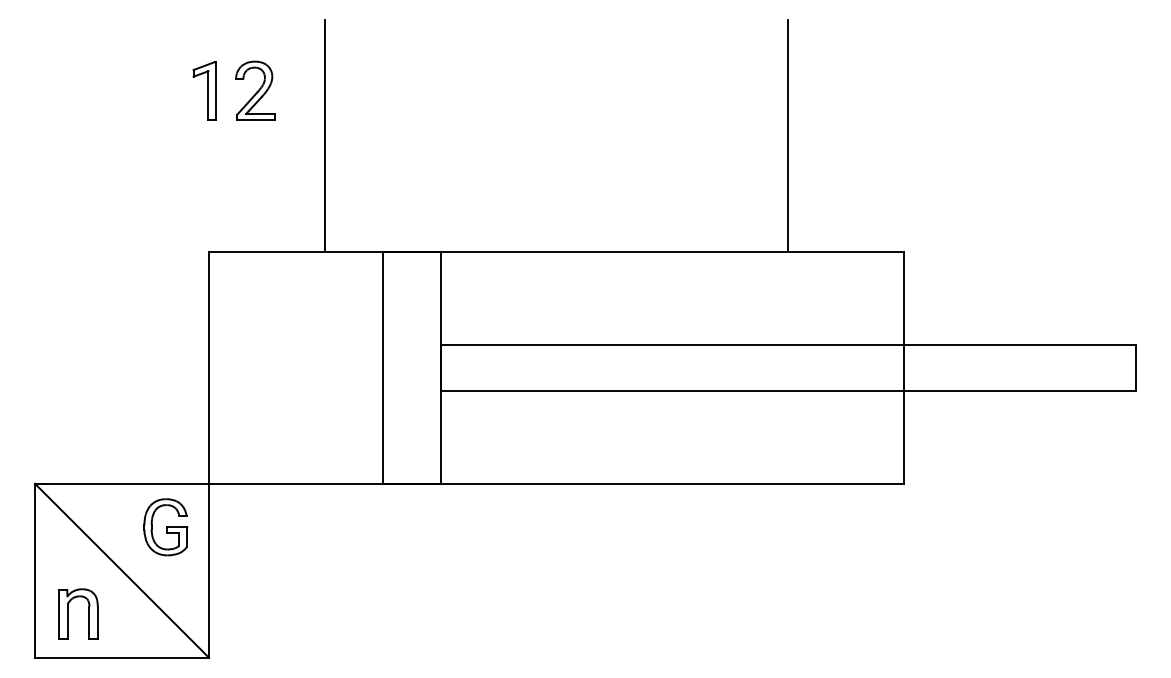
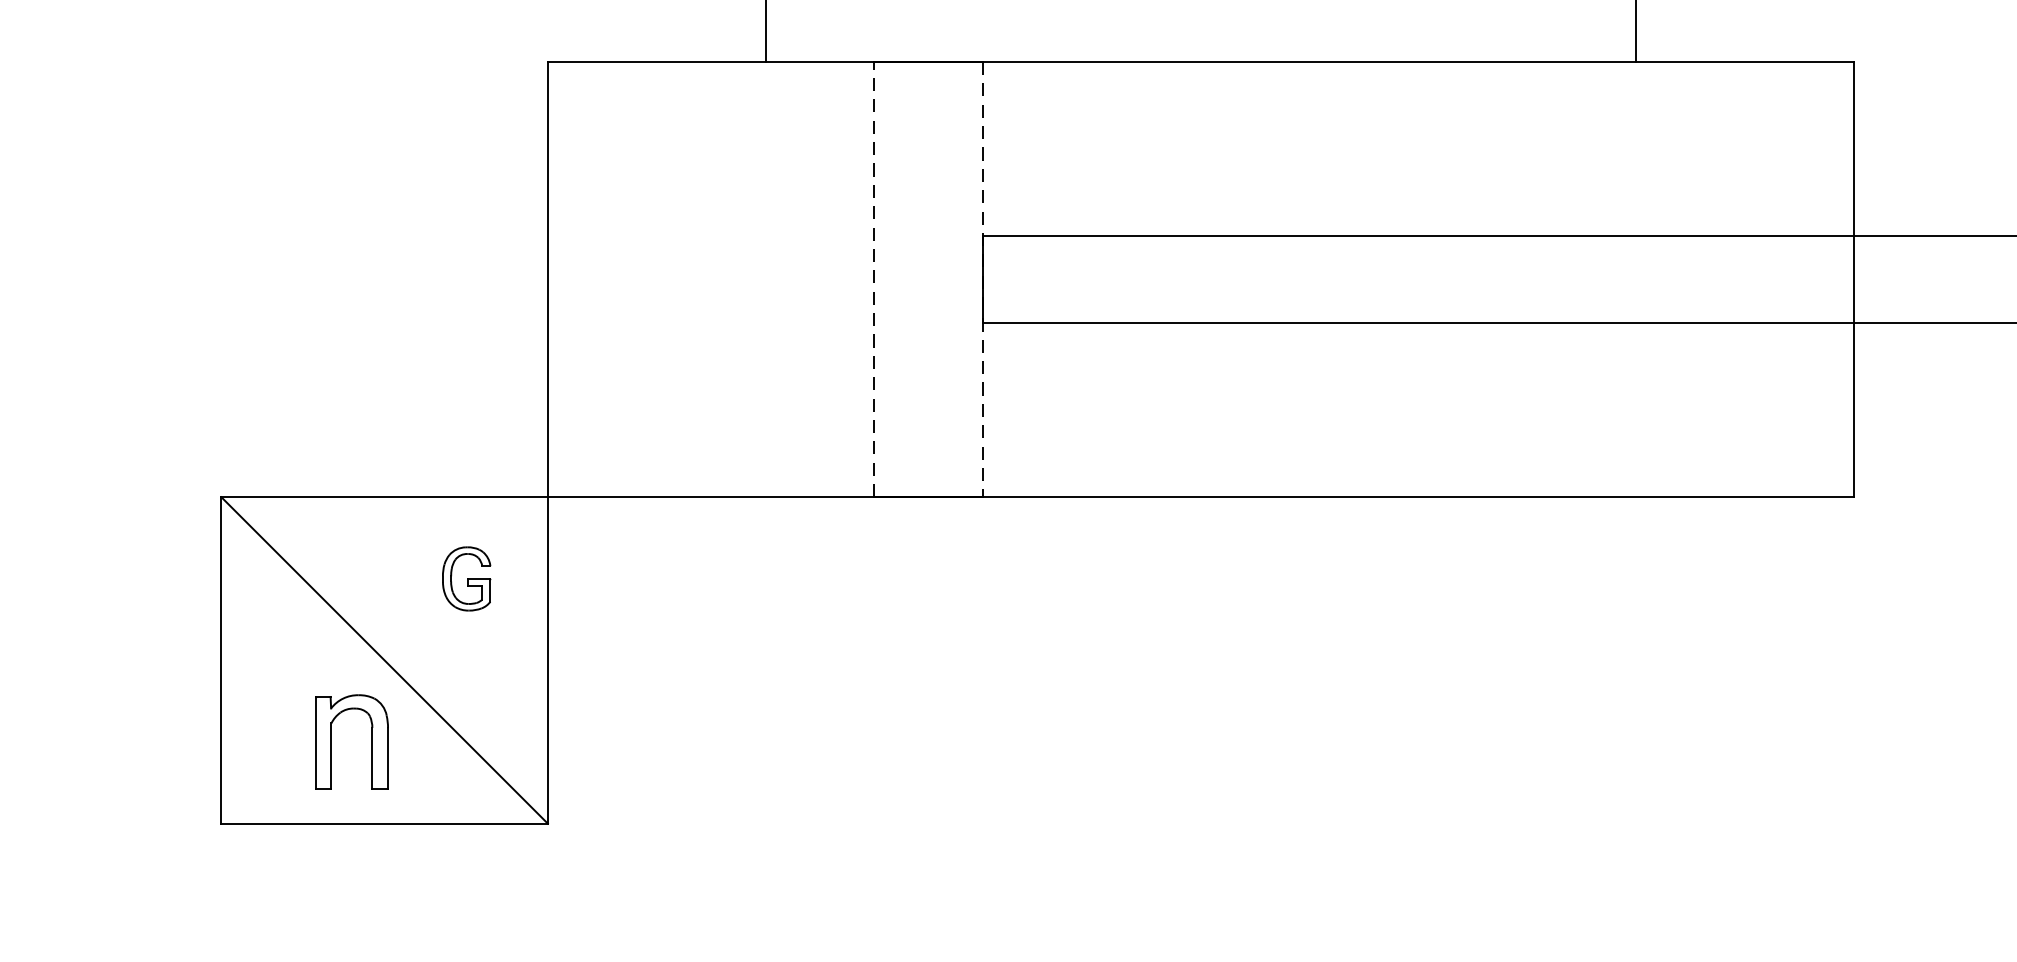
line: (382, 367) -> (873, 278), solid -> dashed
line: (440, 367) -> (982, 278), solid -> dashed
part: (165, 527) -> (466, 579), size x0.6
part: (68, 613) -> (332, 740), moved

